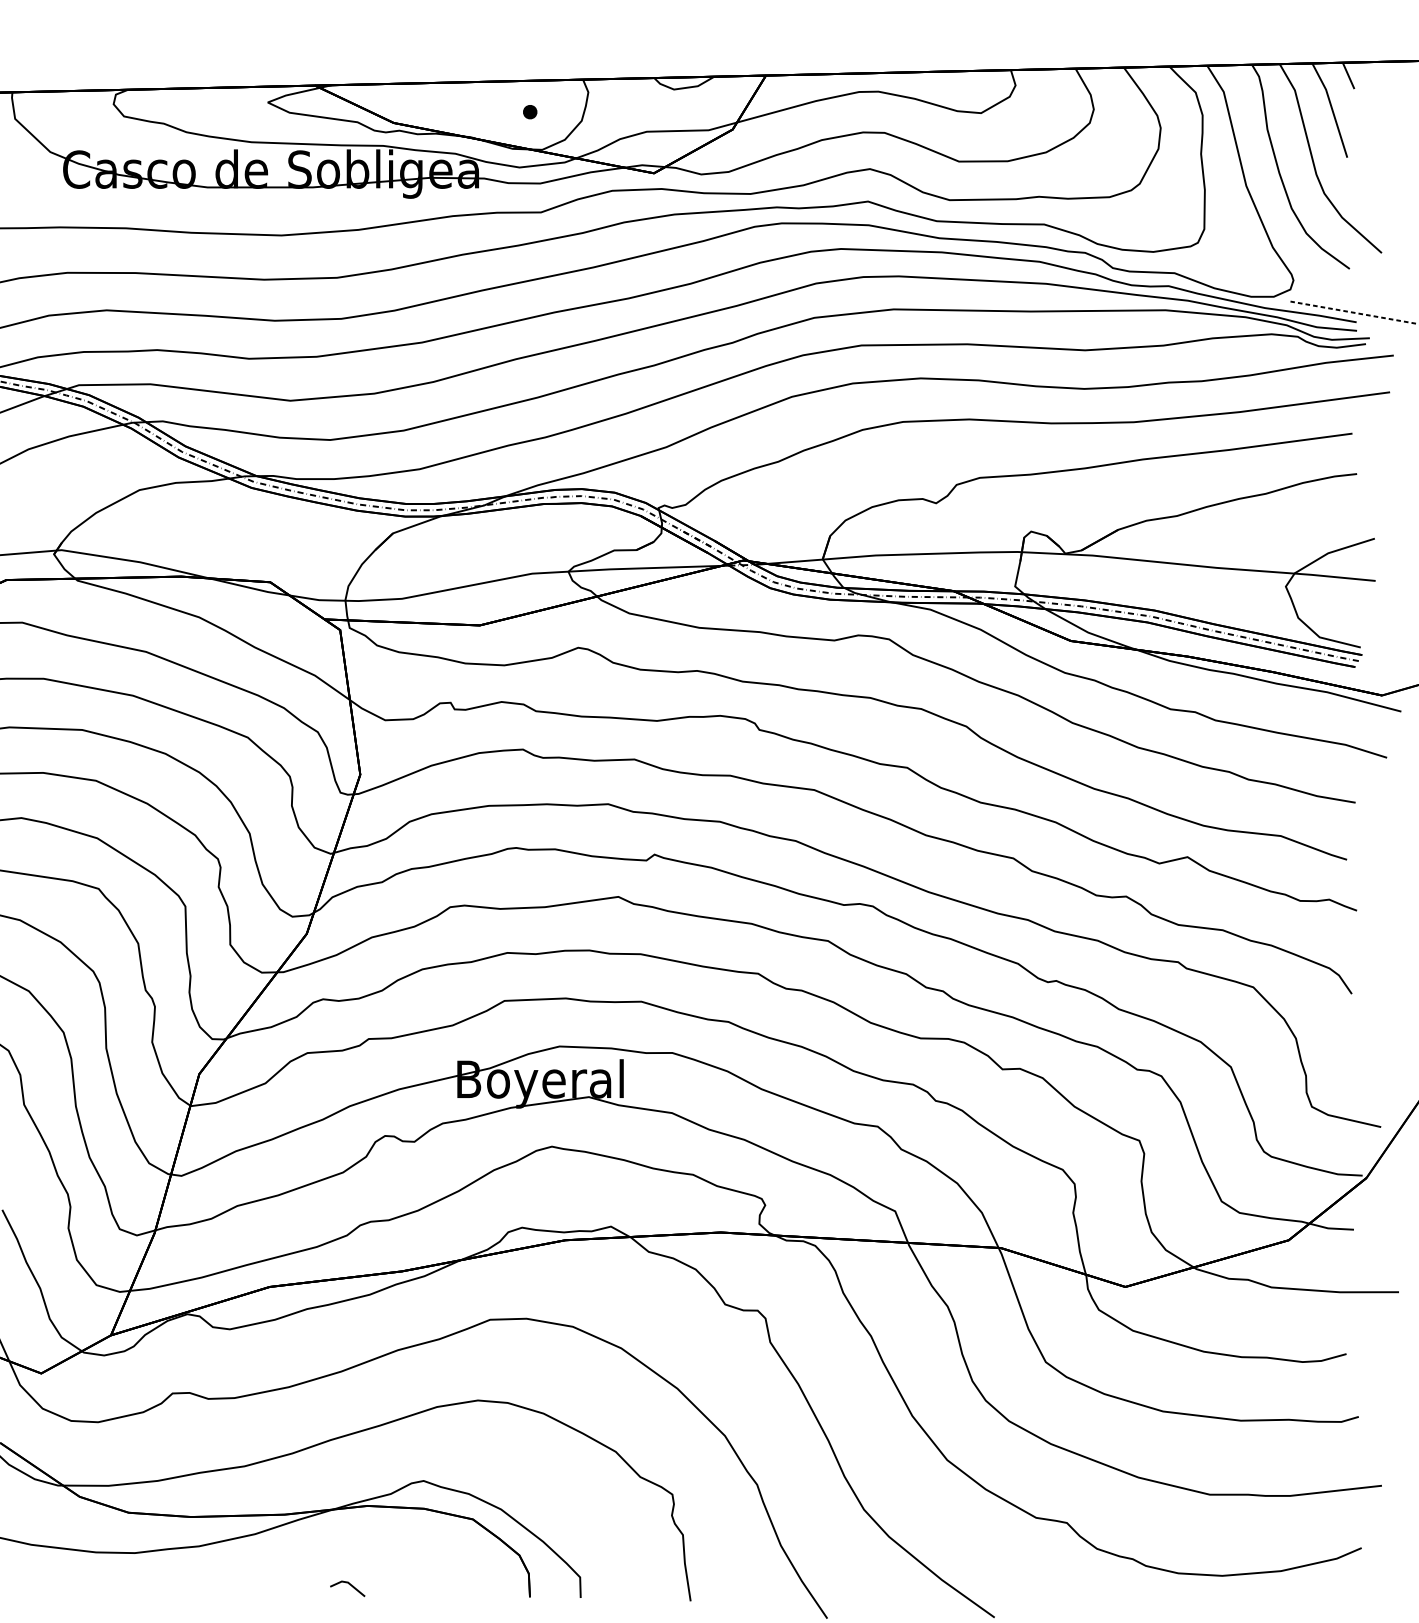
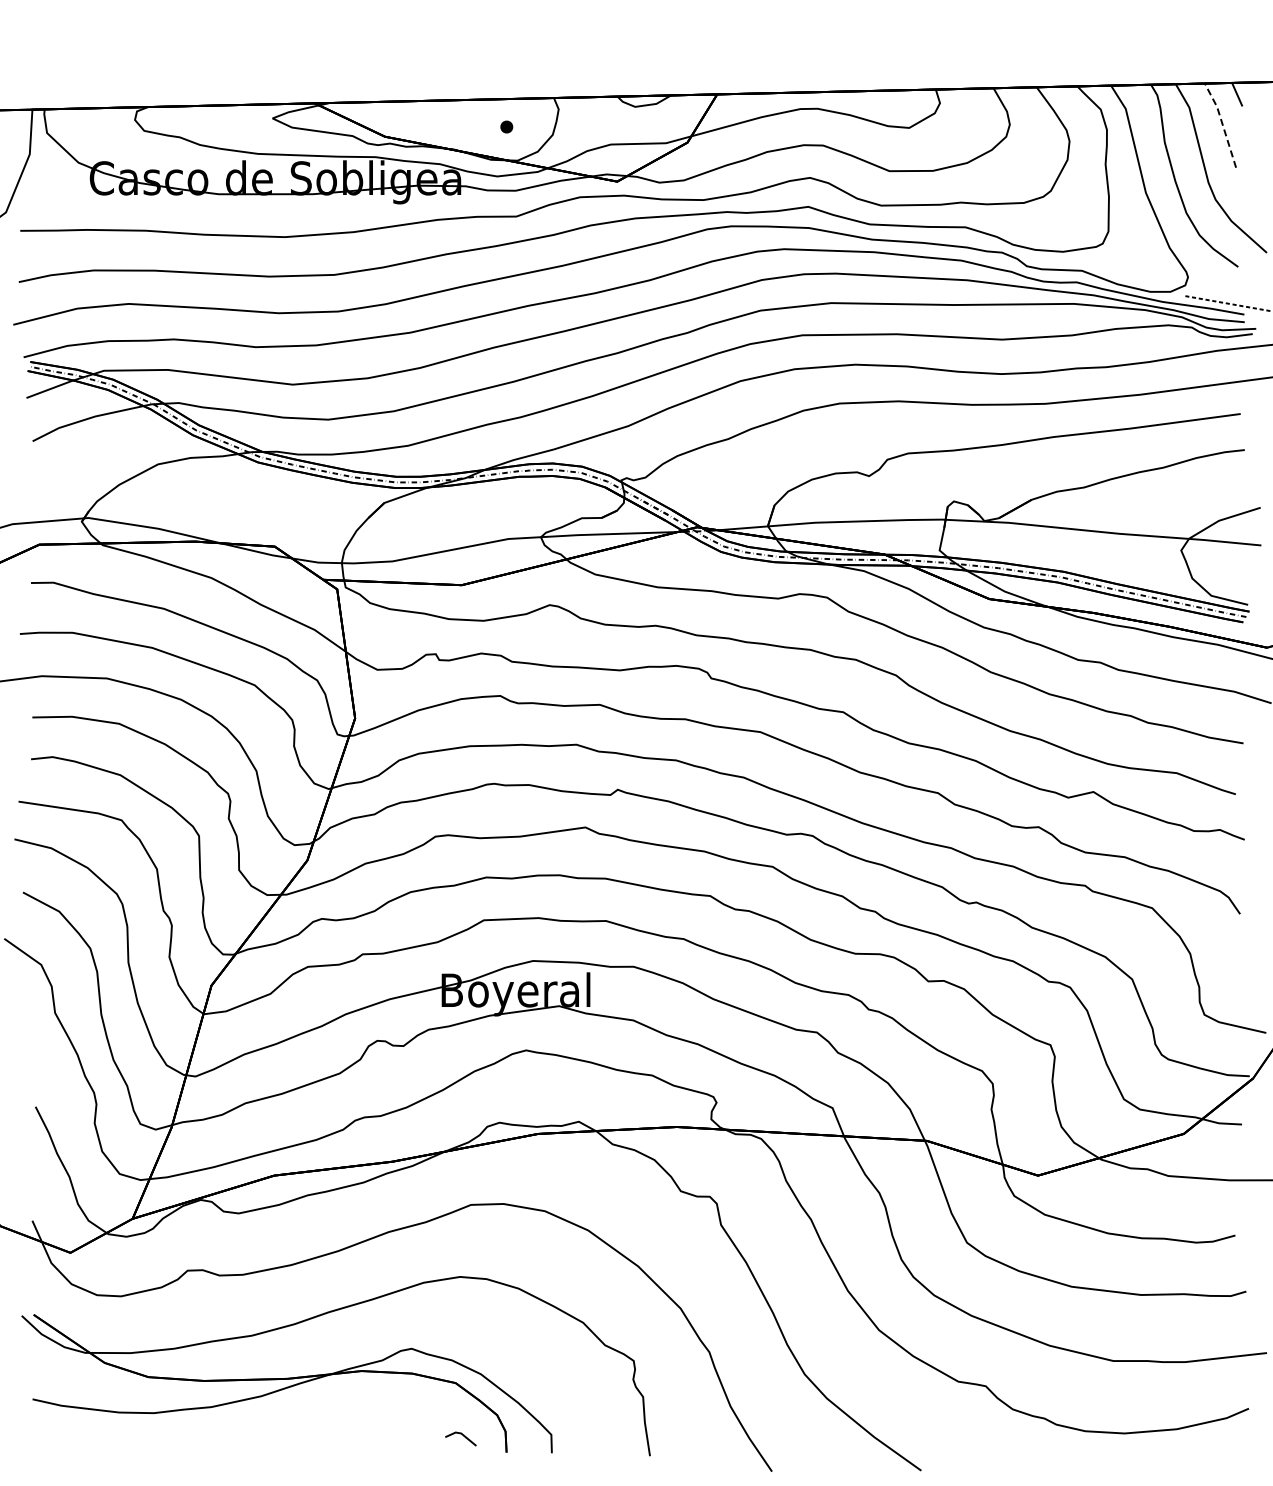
line: (1332, 109) -> (1222, 124), solid -> dashed
line: (349, 1584) -> (462, 1435), moved

